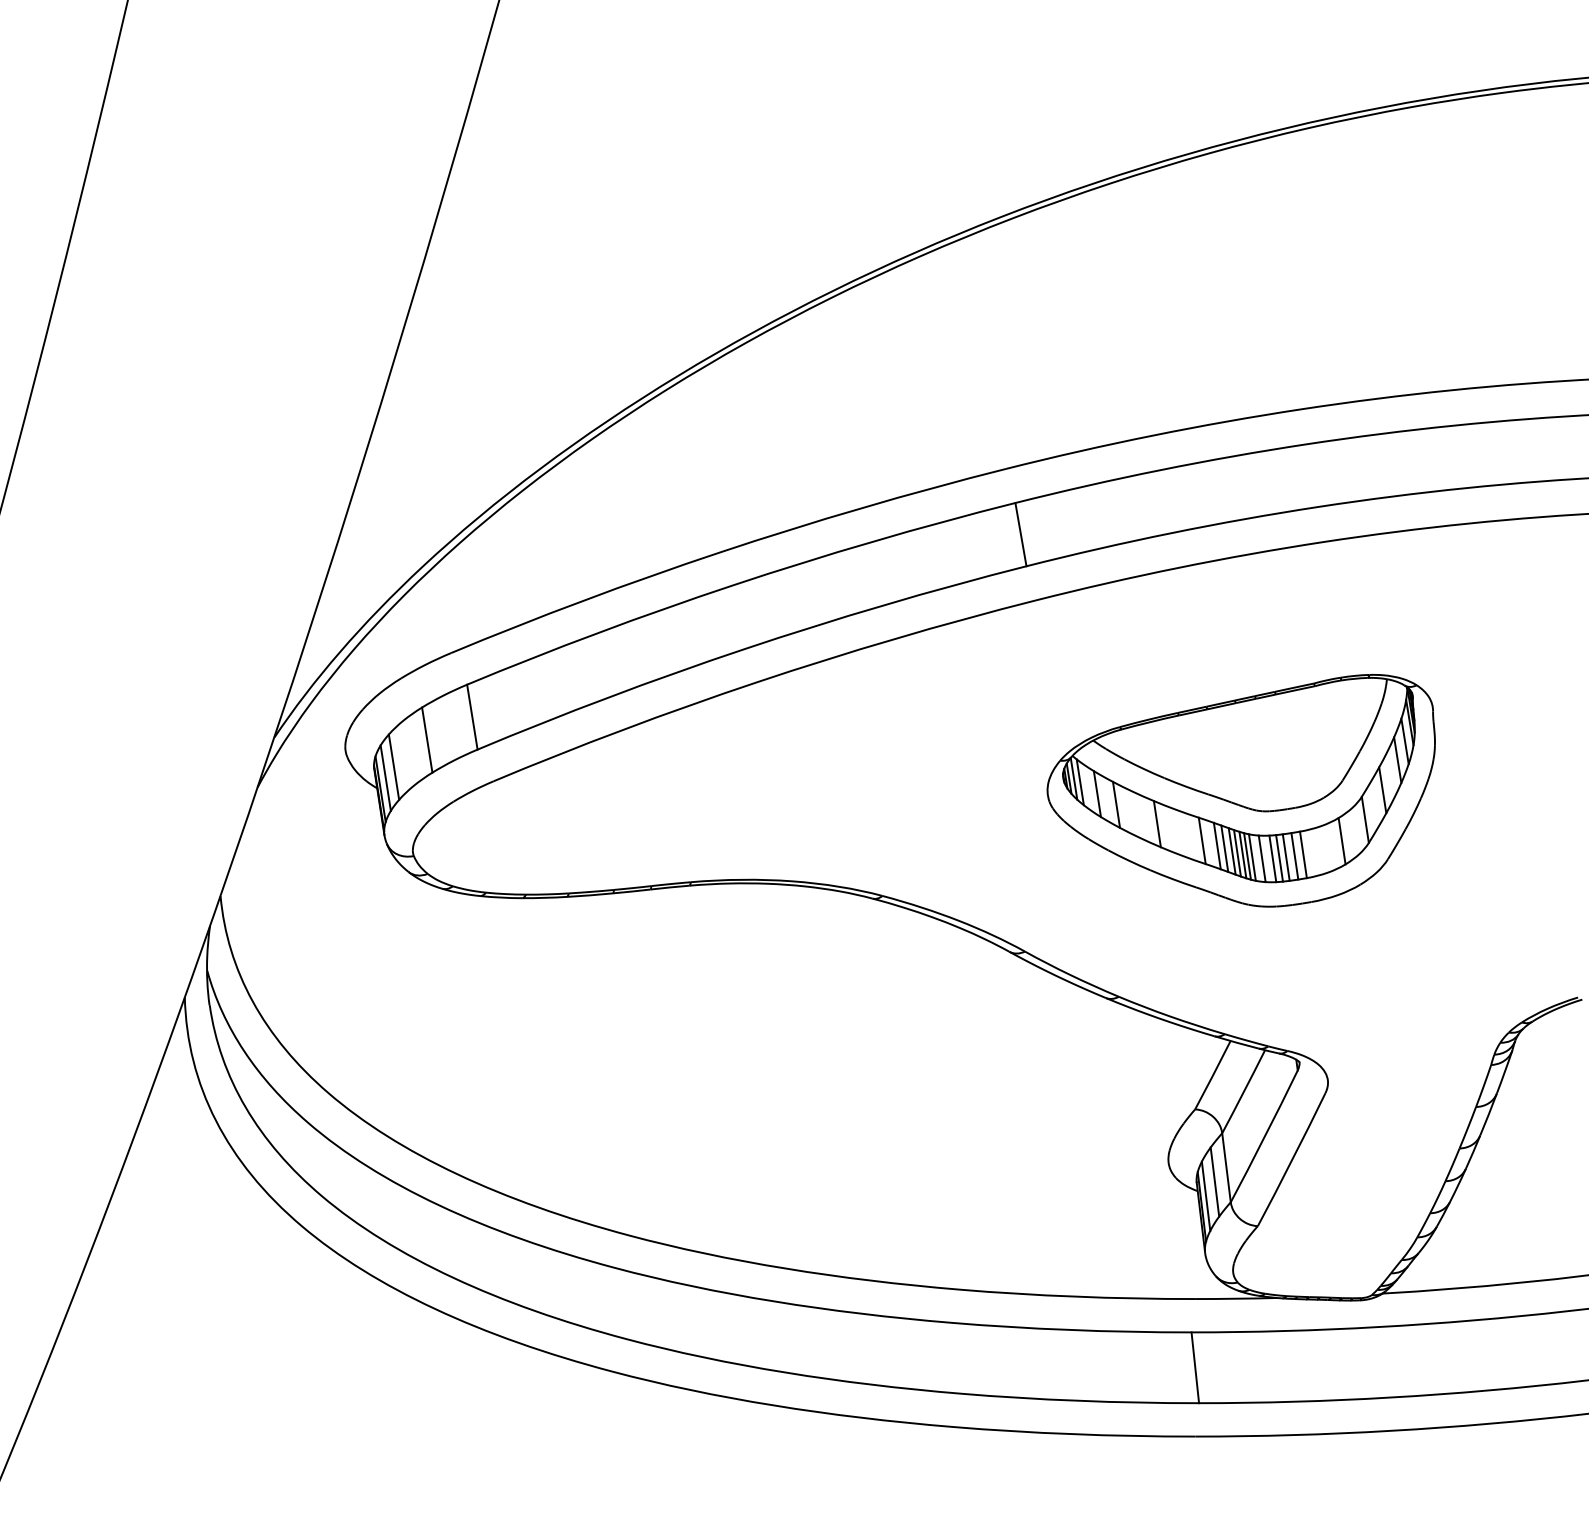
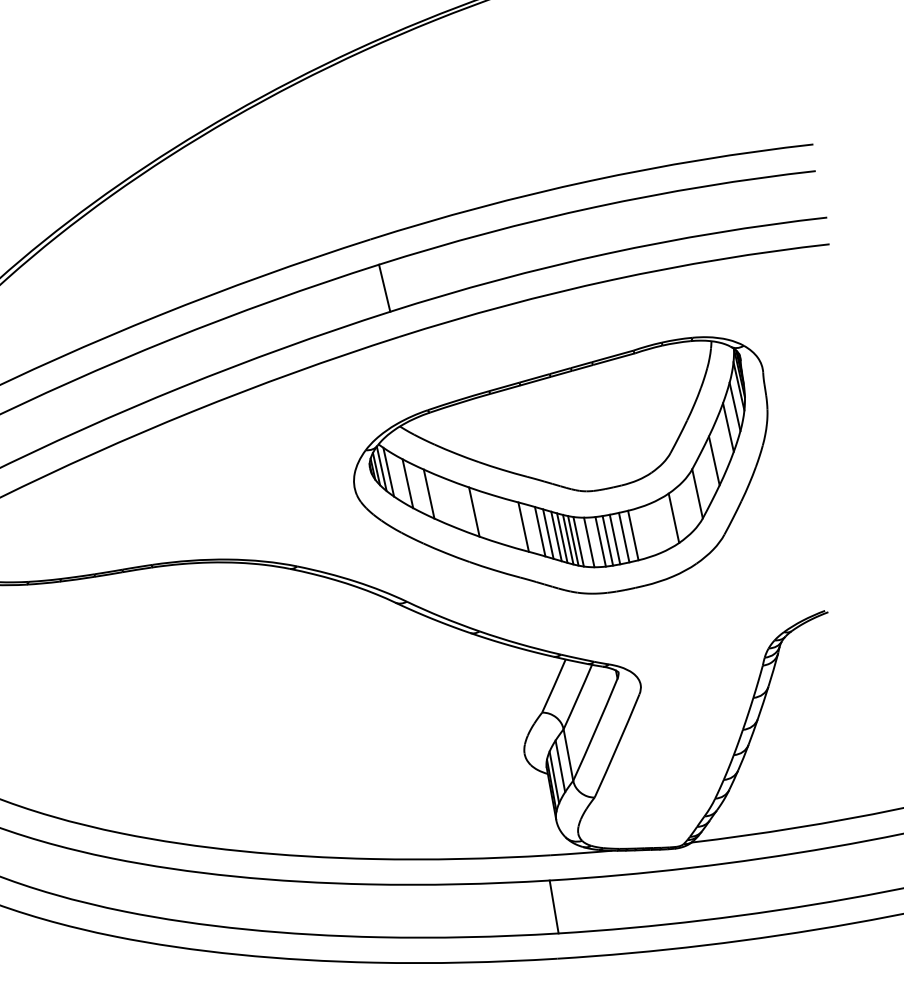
part: (1240, 790) -> (561, 470), size x1.43

